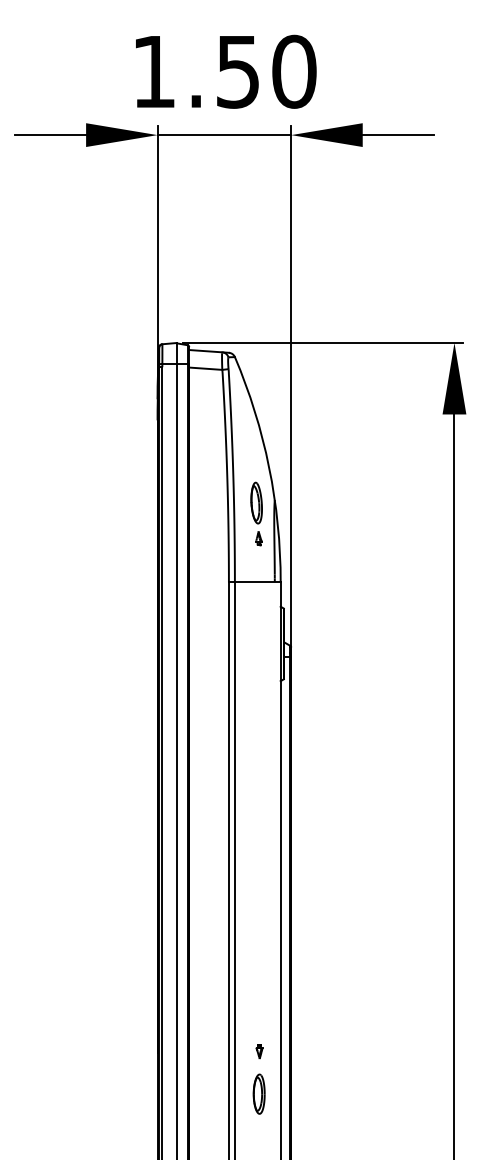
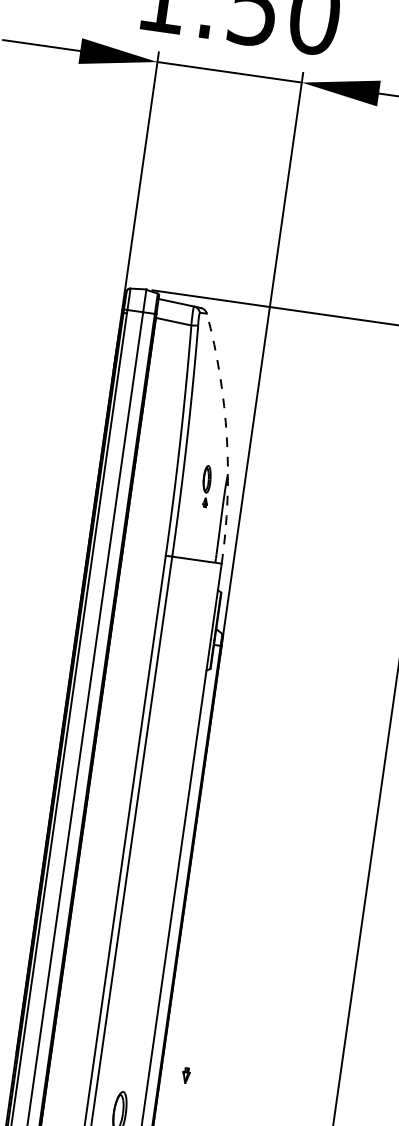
arc: (269, 467) -> (227, 438), solid -> dashed
part: (256, 513) -> (206, 485), size x0.6
part: (259, 1051) -> (186, 1075), moved

